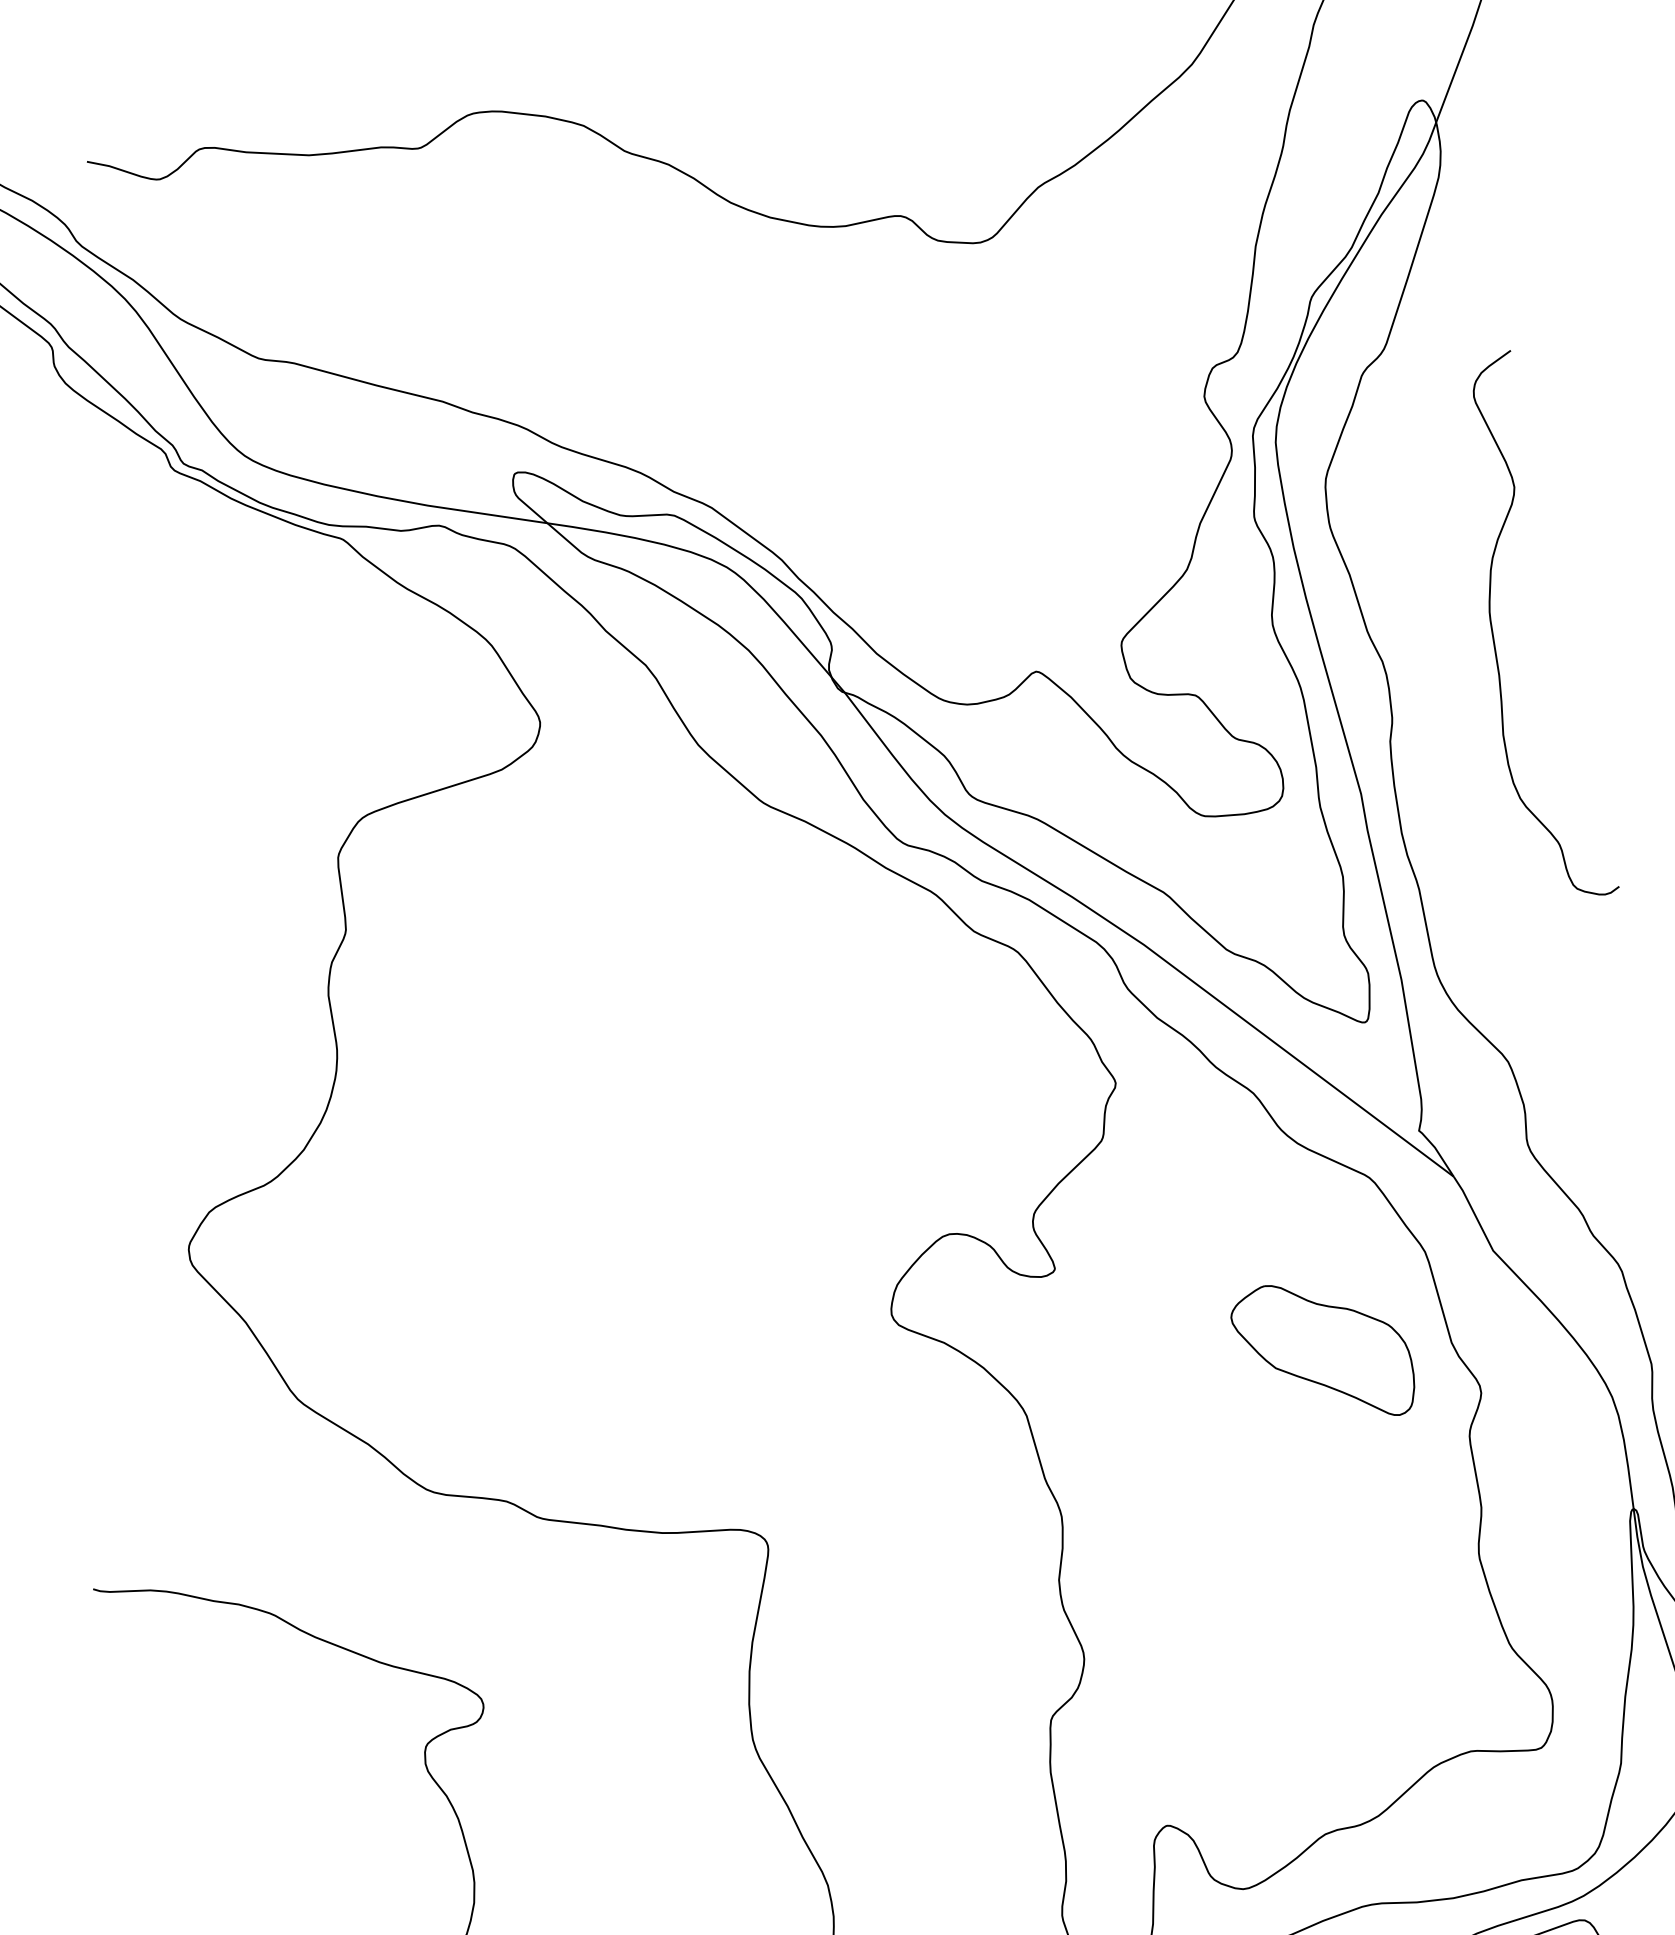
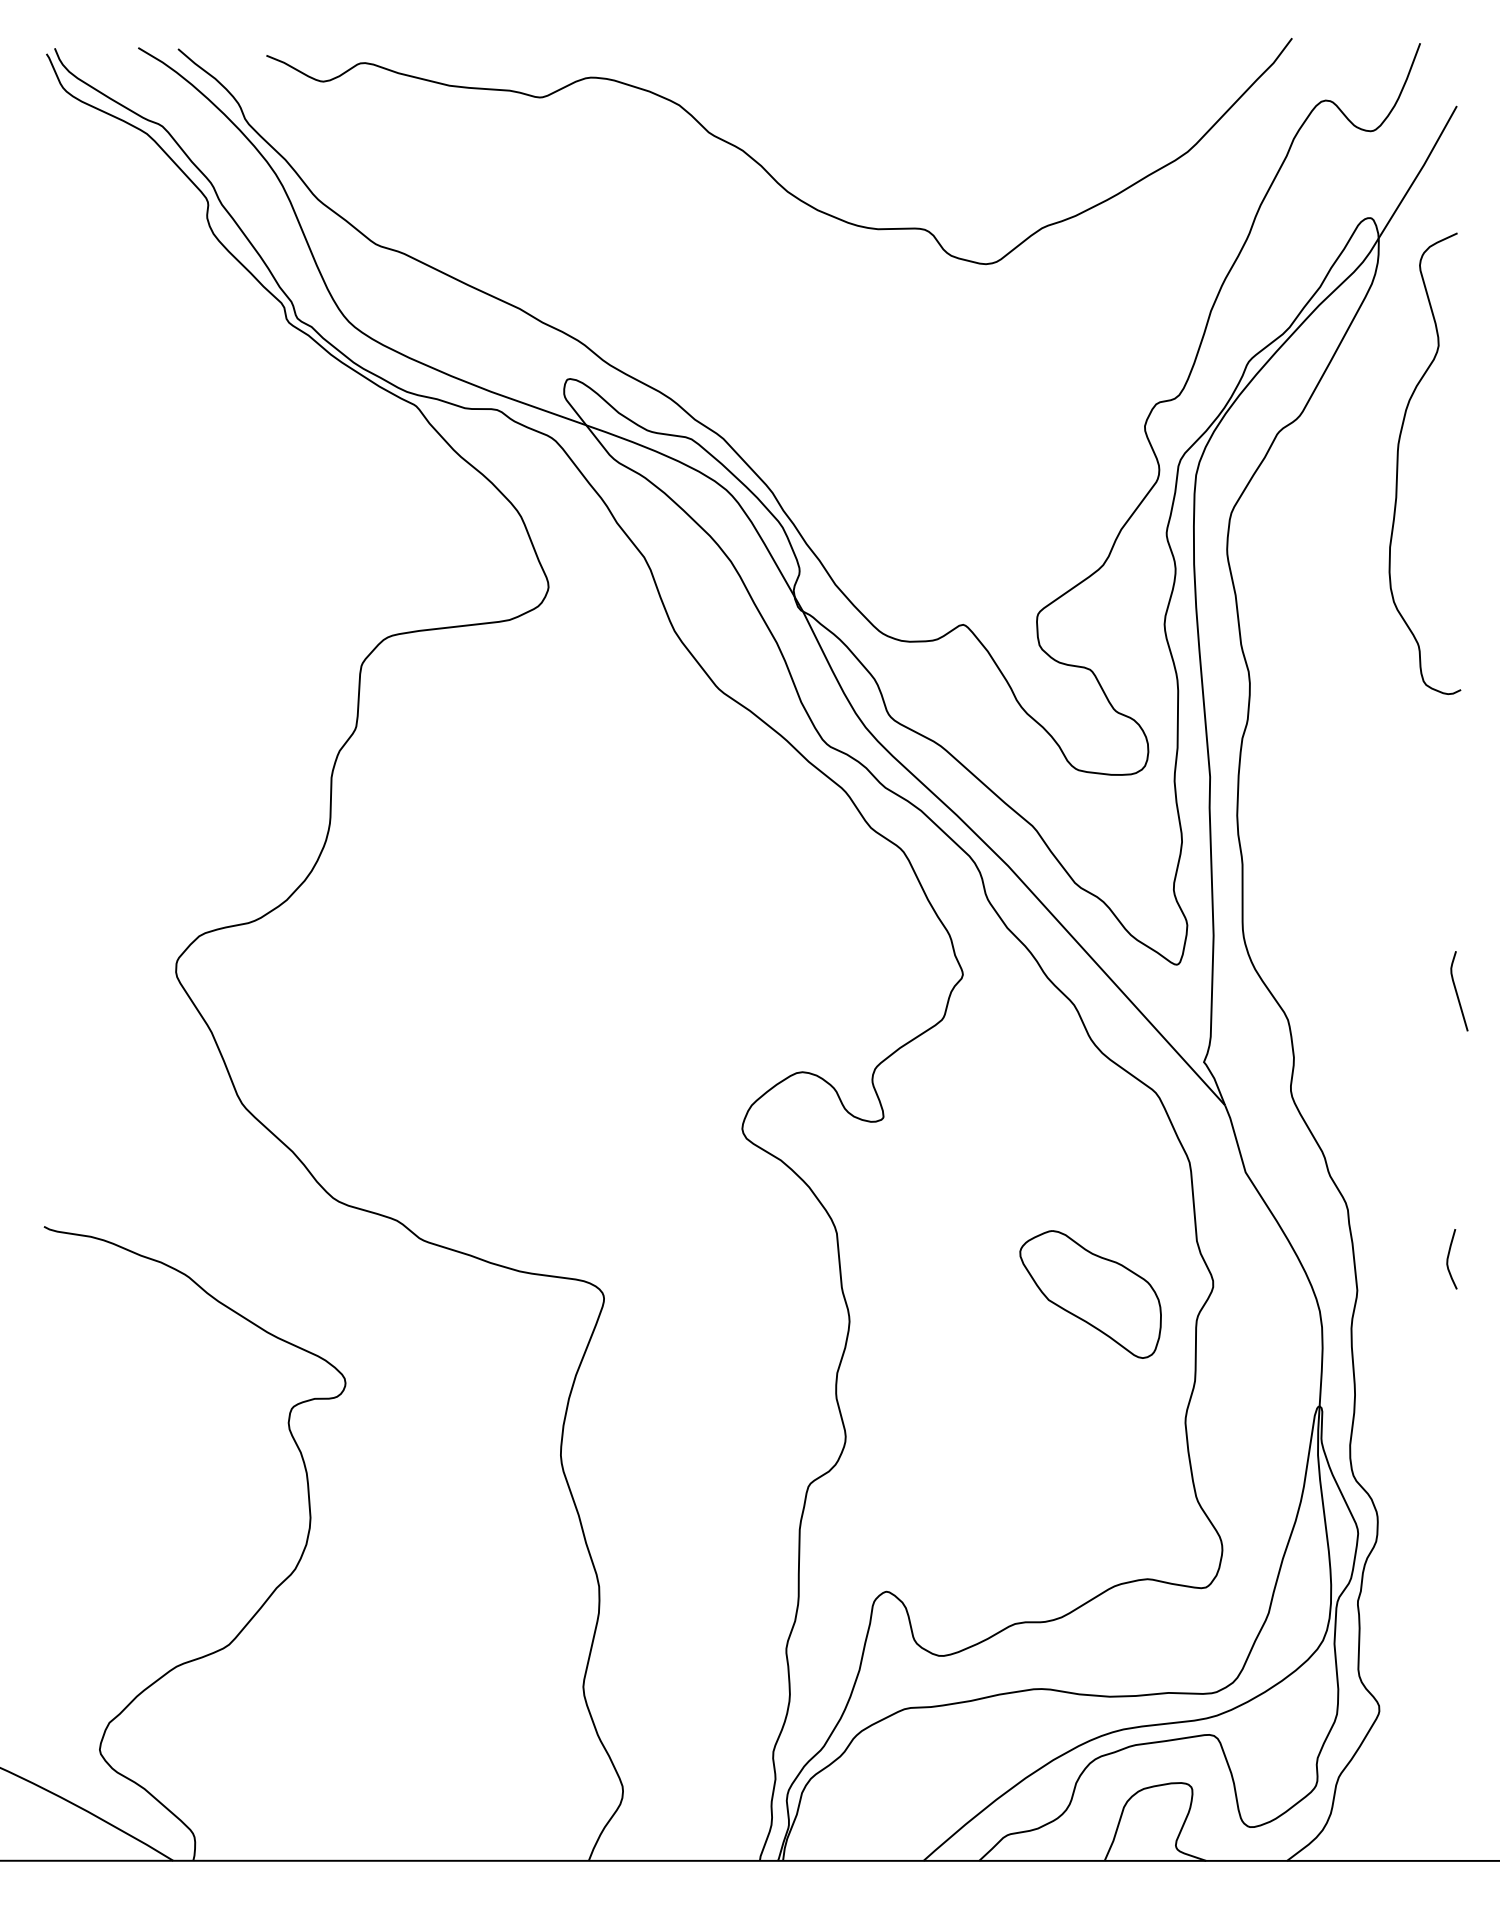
curve: (1494, 634) -> (1398, 463), moved
part: (1323, 1352) -> (1090, 1294), moved

